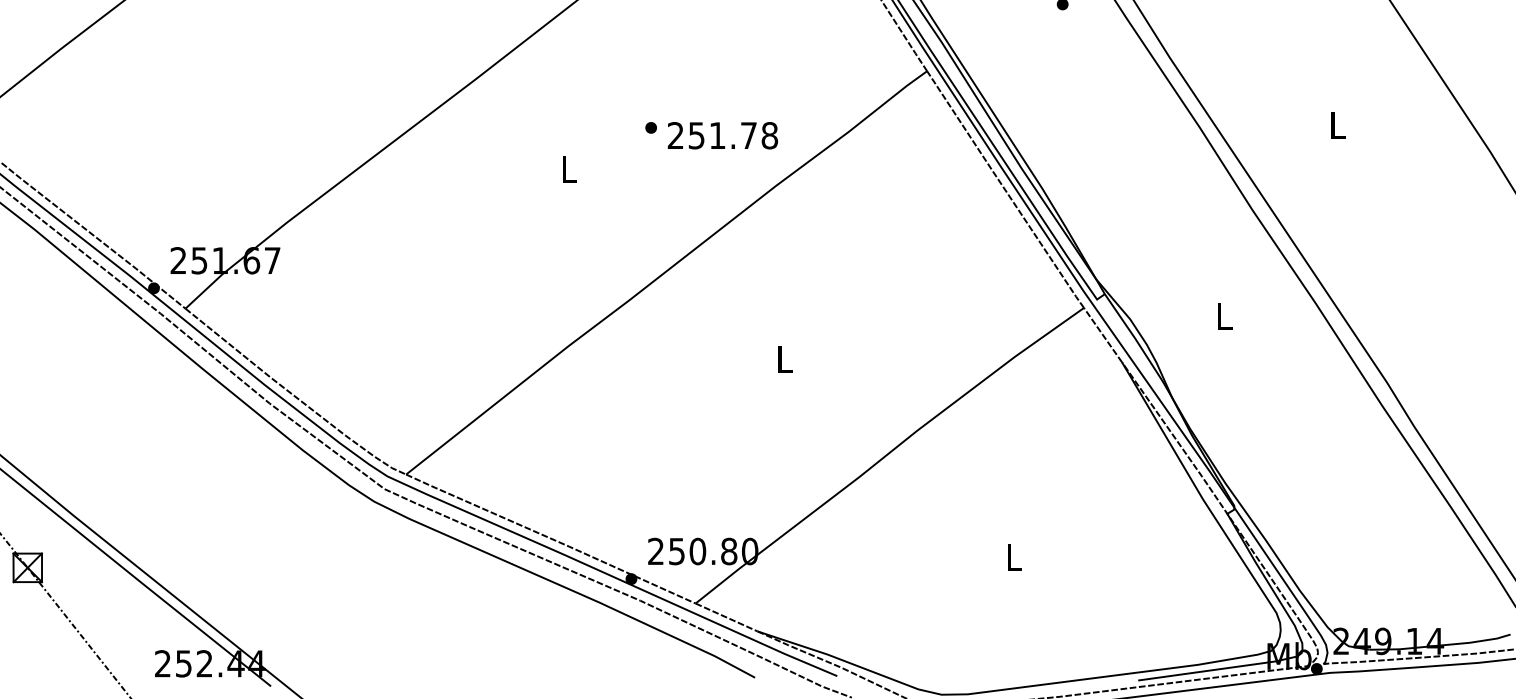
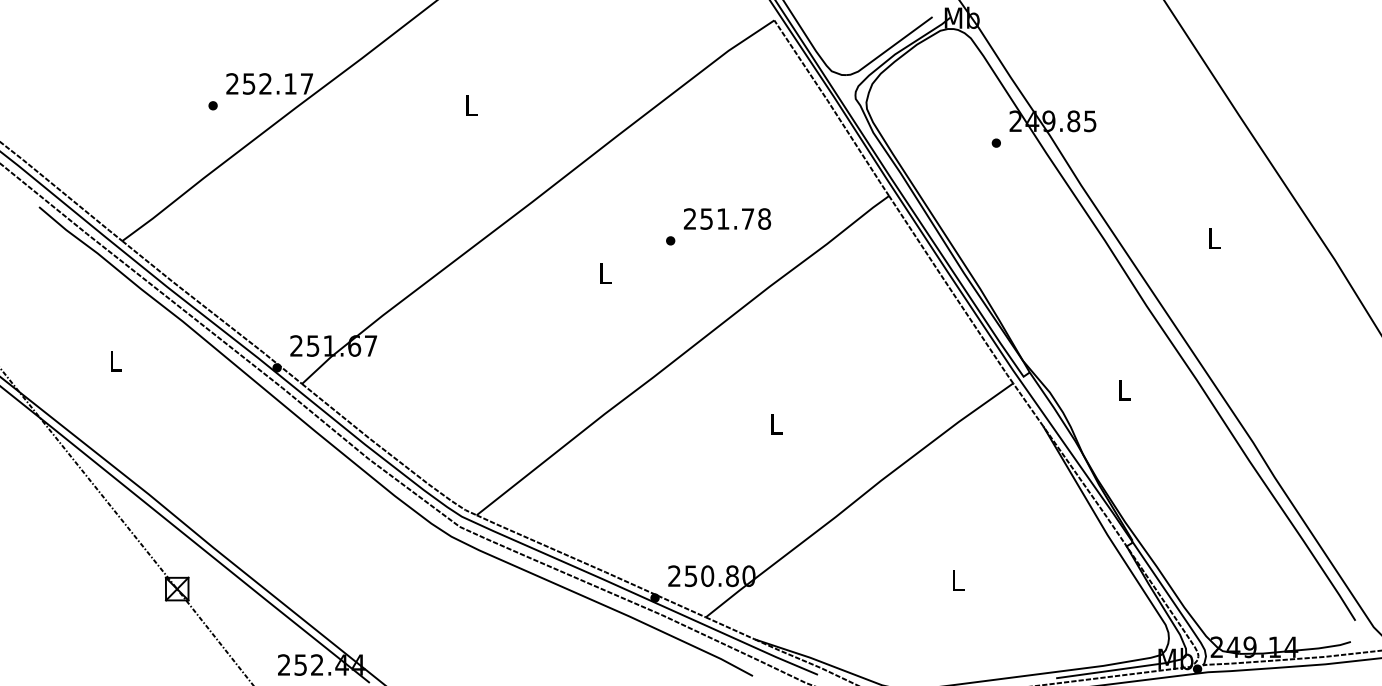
text: (722, 134) -> (727, 218), moved

